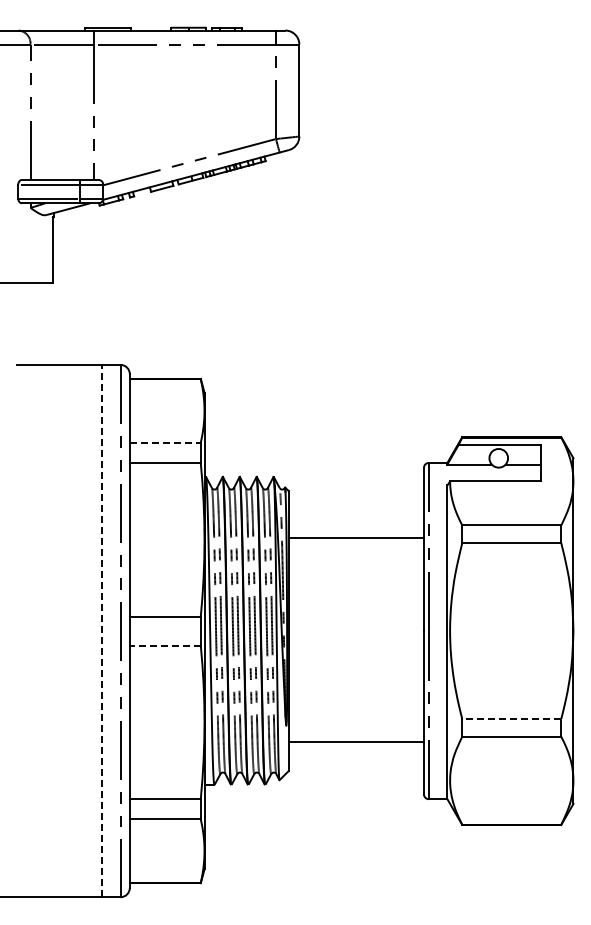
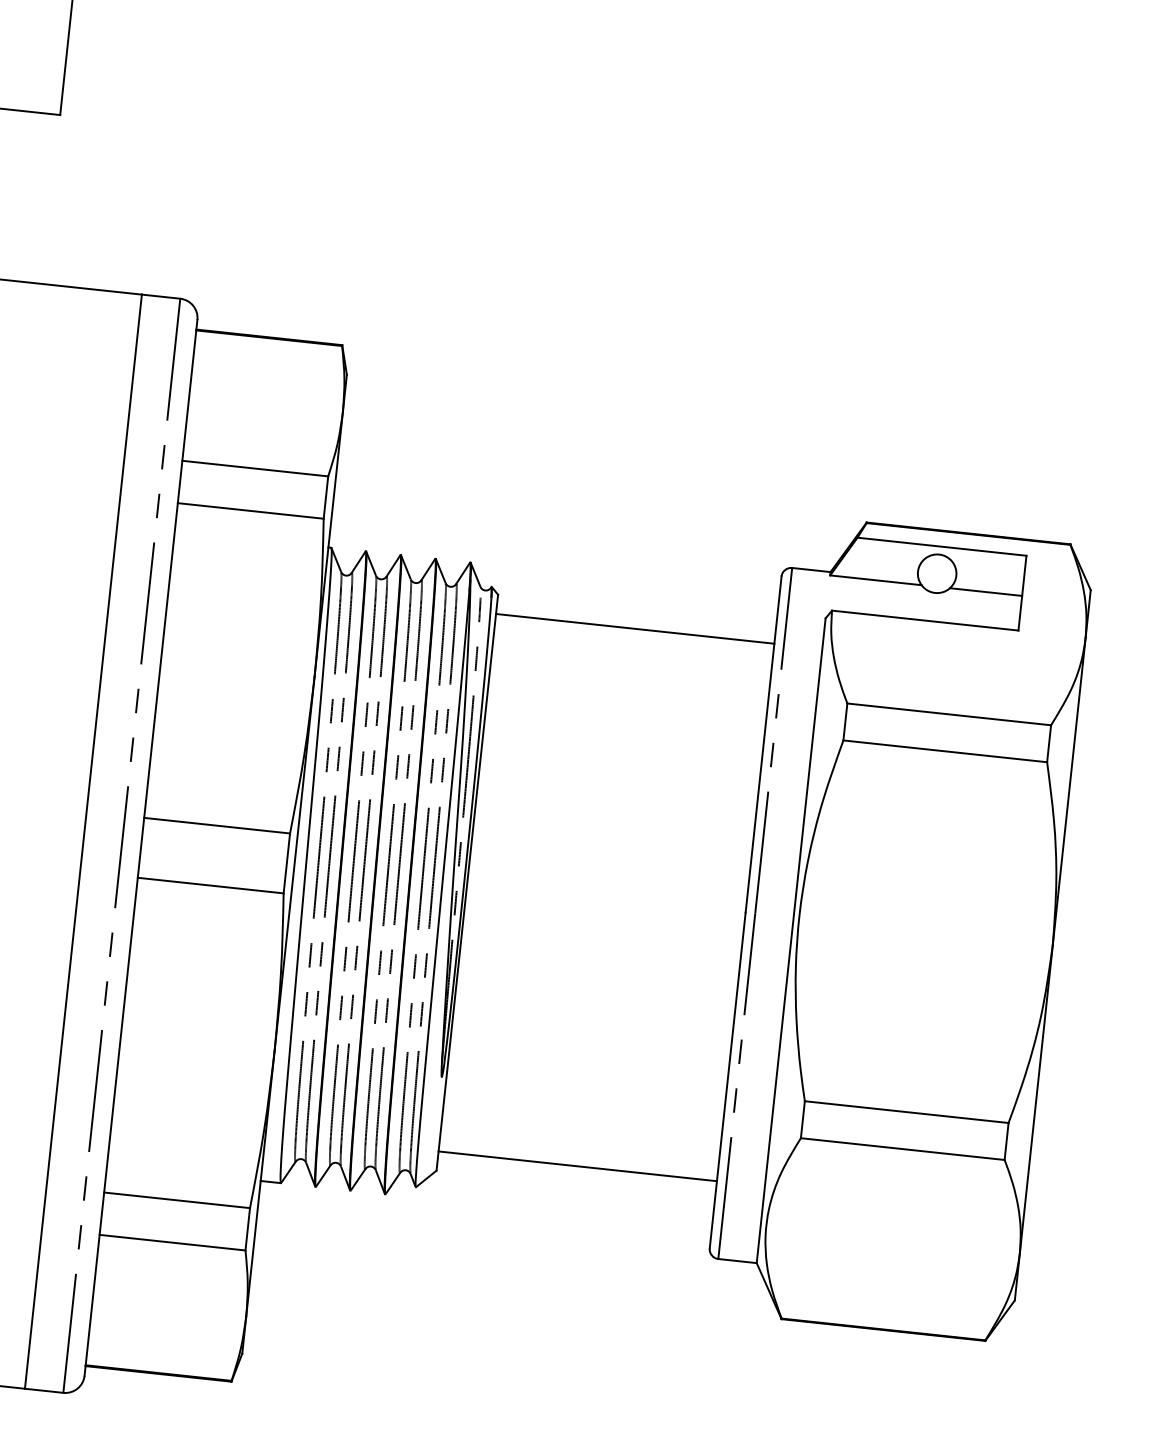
line: (165, 442) -> (255, 468), dashed -> solid
line: (356, 538) -> (635, 629), moved
line: (101, 630) -> (82, 840), dashed -> solid
line: (164, 645) -> (209, 885), dashed -> solid
line: (511, 718) -> (906, 1111), dashed -> solid
line: (356, 741) -> (578, 1165), moved

